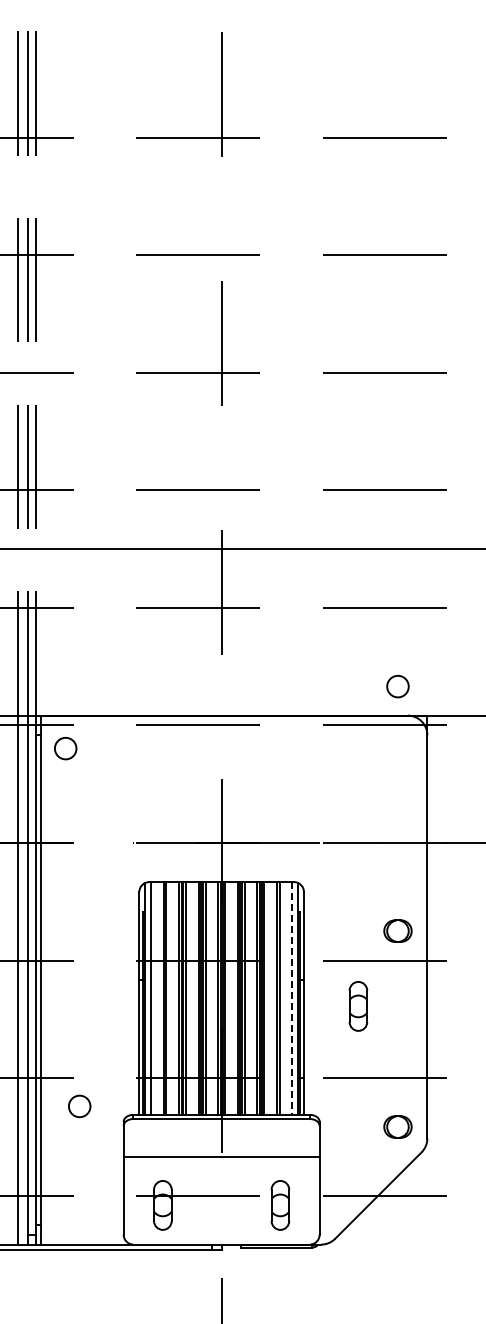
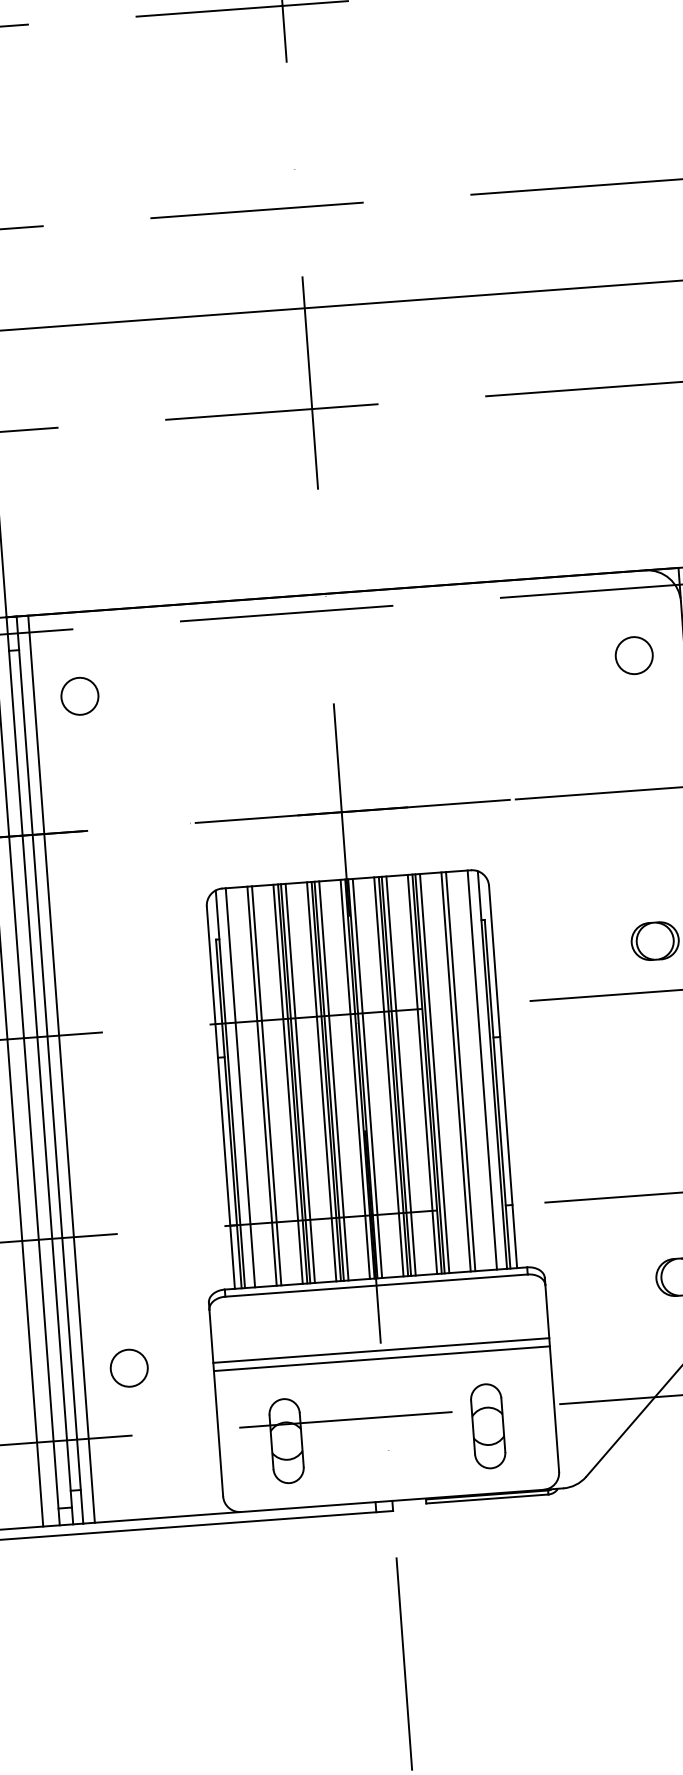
circle: (397, 686) -> (633, 655), moved
circle: (65, 748) -> (79, 696), moved
line: (48, 979) -> (62, 1068), added
line: (292, 999) -> (482, 1071), dashed -> solid
part: (358, 1006) -> (597, 1075), removed
circle: (79, 1106) -> (128, 1368), moved
line: (221, 1161) -> (381, 1358), added

